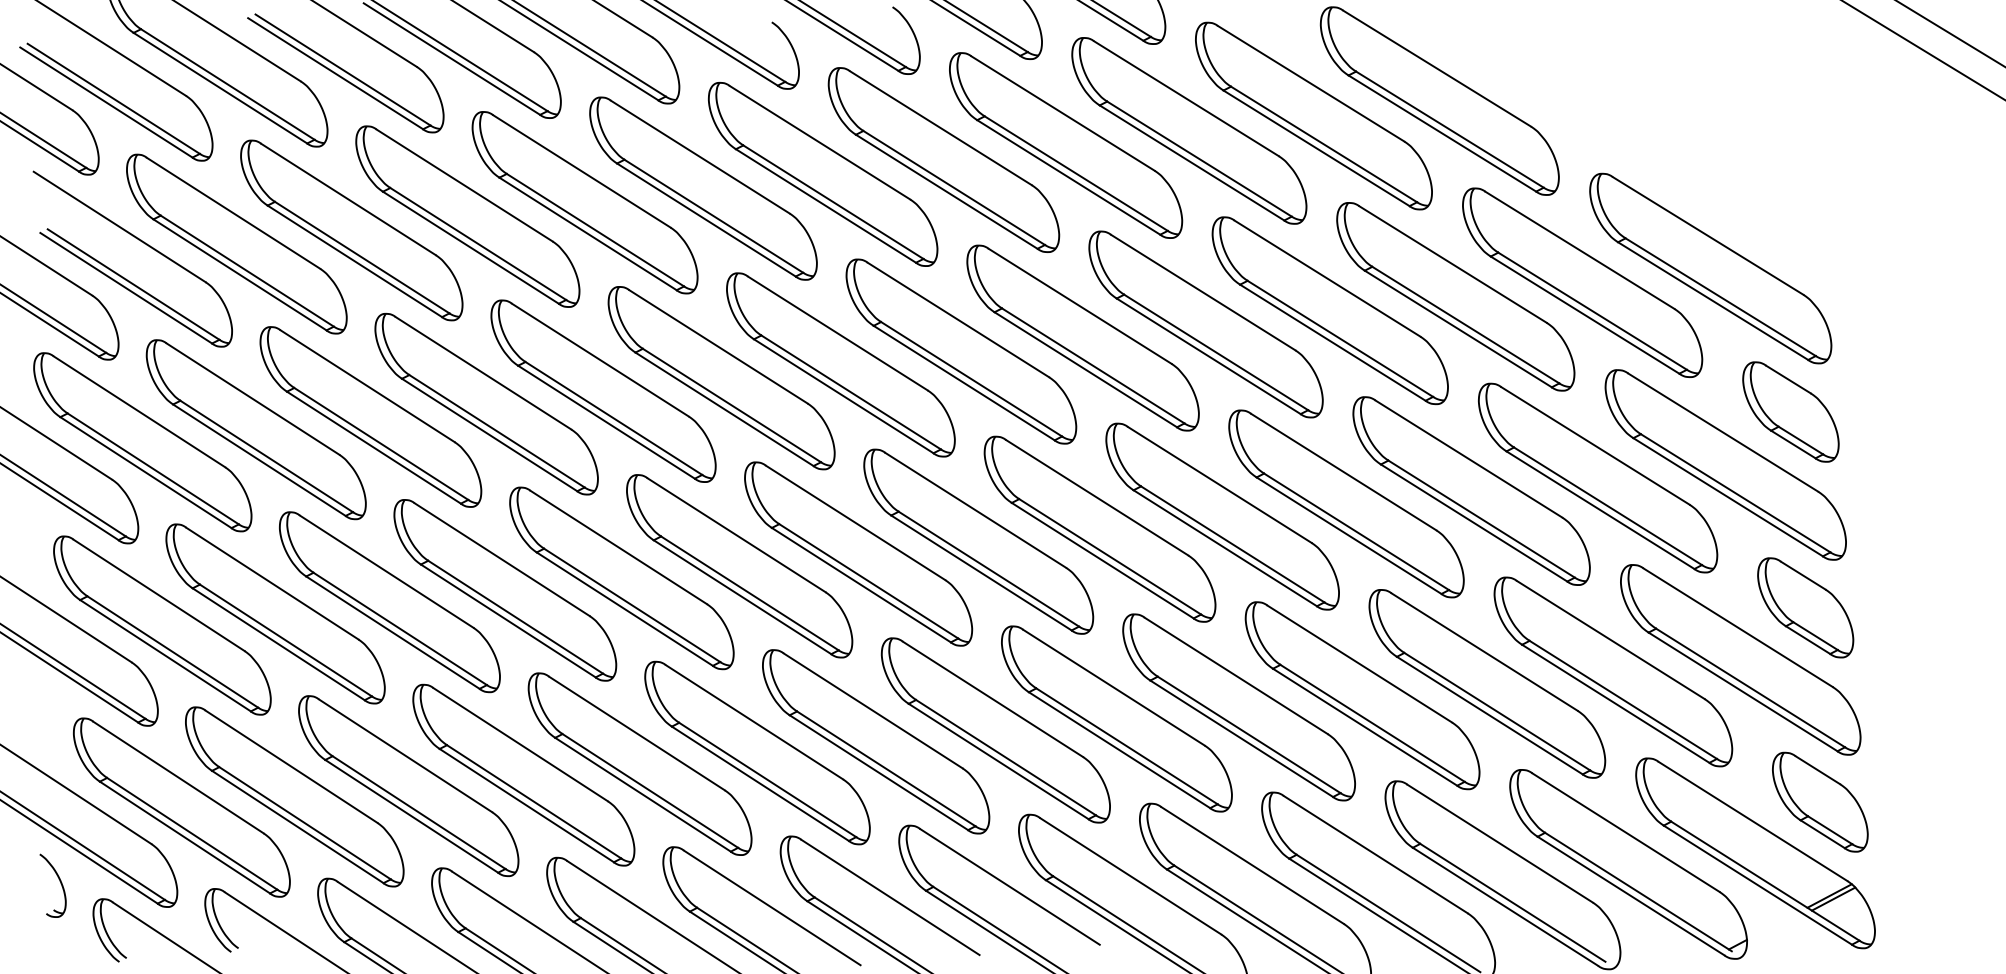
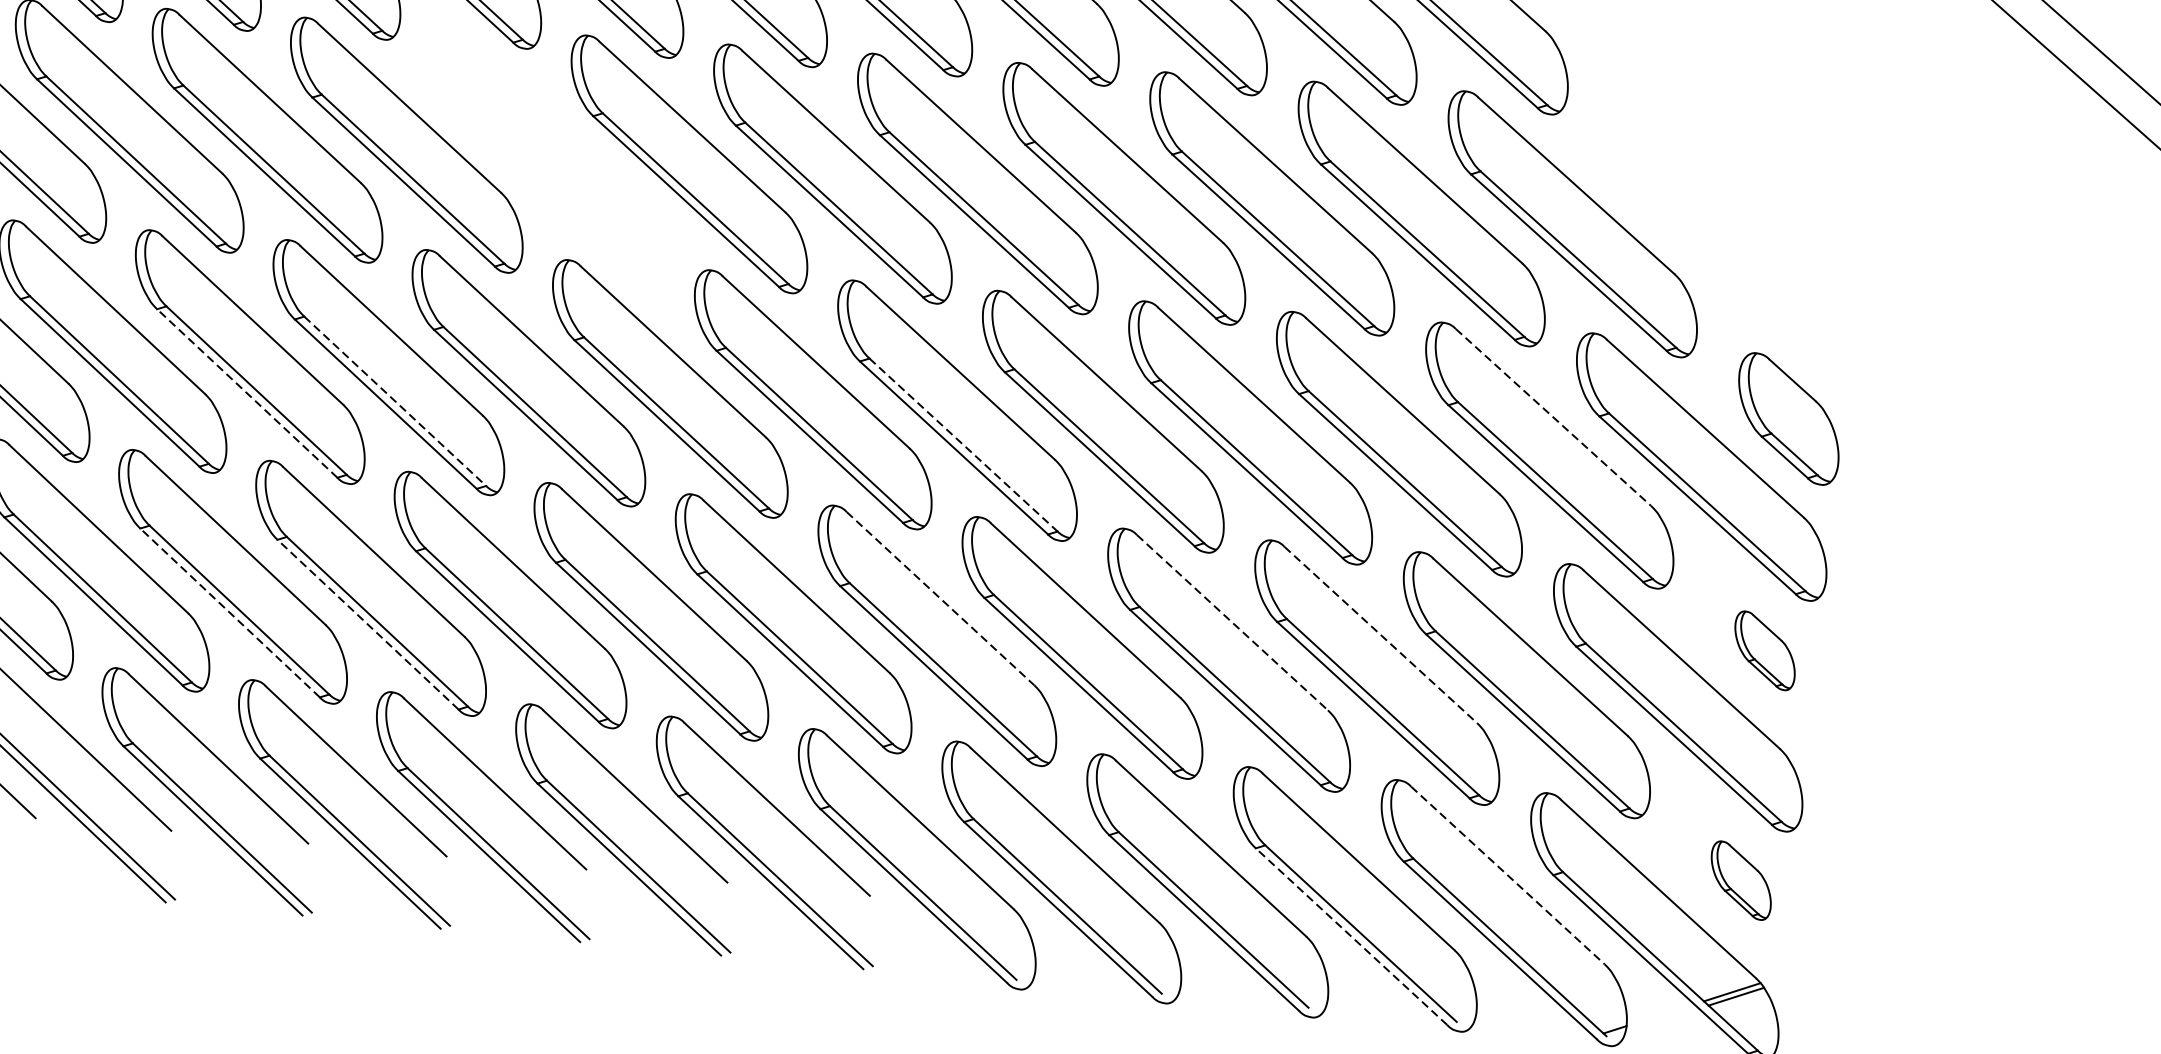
part: (1710, 268) -> (1725, 234), removed
part: (721, 378) -> (547, 155), removed
line: (1595, 445) -> (1553, 417), solid -> dashed
line: (1110, 556) -> (963, 444), solid -> dashed
line: (632, 605) -> (395, 401), solid -> dashed
part: (1805, 607) -> (1764, 650), size x0.6
line: (507, 620) -> (246, 392), solid -> dashed
line: (1484, 652) -> (1380, 635), solid -> dashed
line: (1360, 664) -> (1233, 623), solid -> dashed
line: (1114, 687) -> (941, 598), solid -> dashed
line: (643, 794) -> (368, 624), solid -> dashed
part: (1820, 801) -> (1741, 879), size x0.6
line: (526, 805) -> (229, 612), solid -> dashed
line: (1625, 832) -> (1507, 875), solid -> dashed
line: (1505, 906) -> (1351, 936), solid -> dashed

